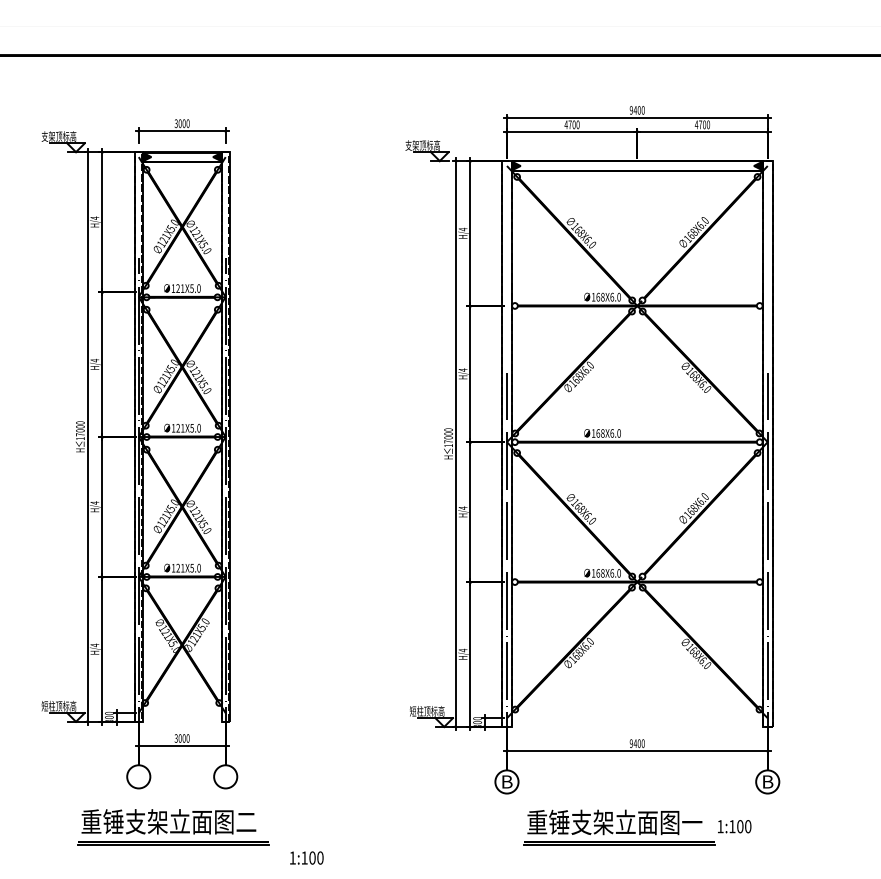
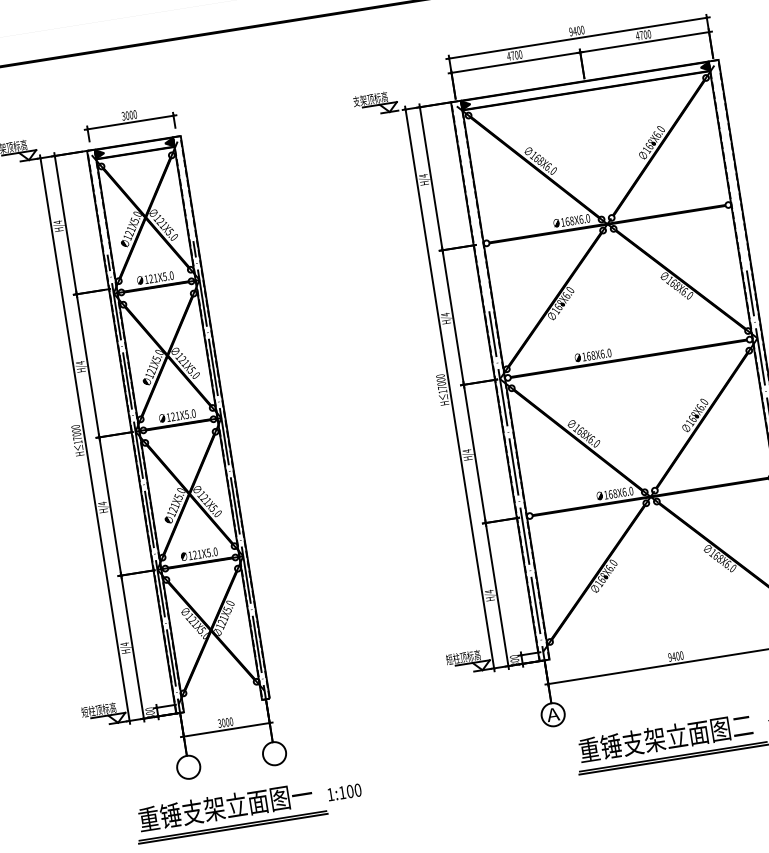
text: (506, 781) -> (552, 714), B -> A
text: (246, 822) -> (302, 795), 重锤支架立面图二 -> 重锤支架立面图一
text: (692, 822) -> (742, 725), 重锤支架立面图一 -> 重锤支架立面图二
text: (306, 857) -> (344, 791), moved

